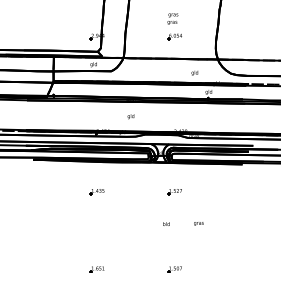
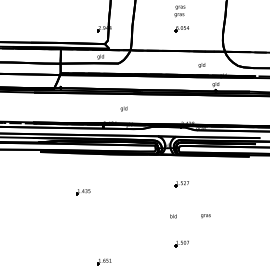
text: (130, 116) -> (123, 108), moved
part: (96, 192) -> (82, 192), moved
part: (174, 269) -> (181, 243), moved

